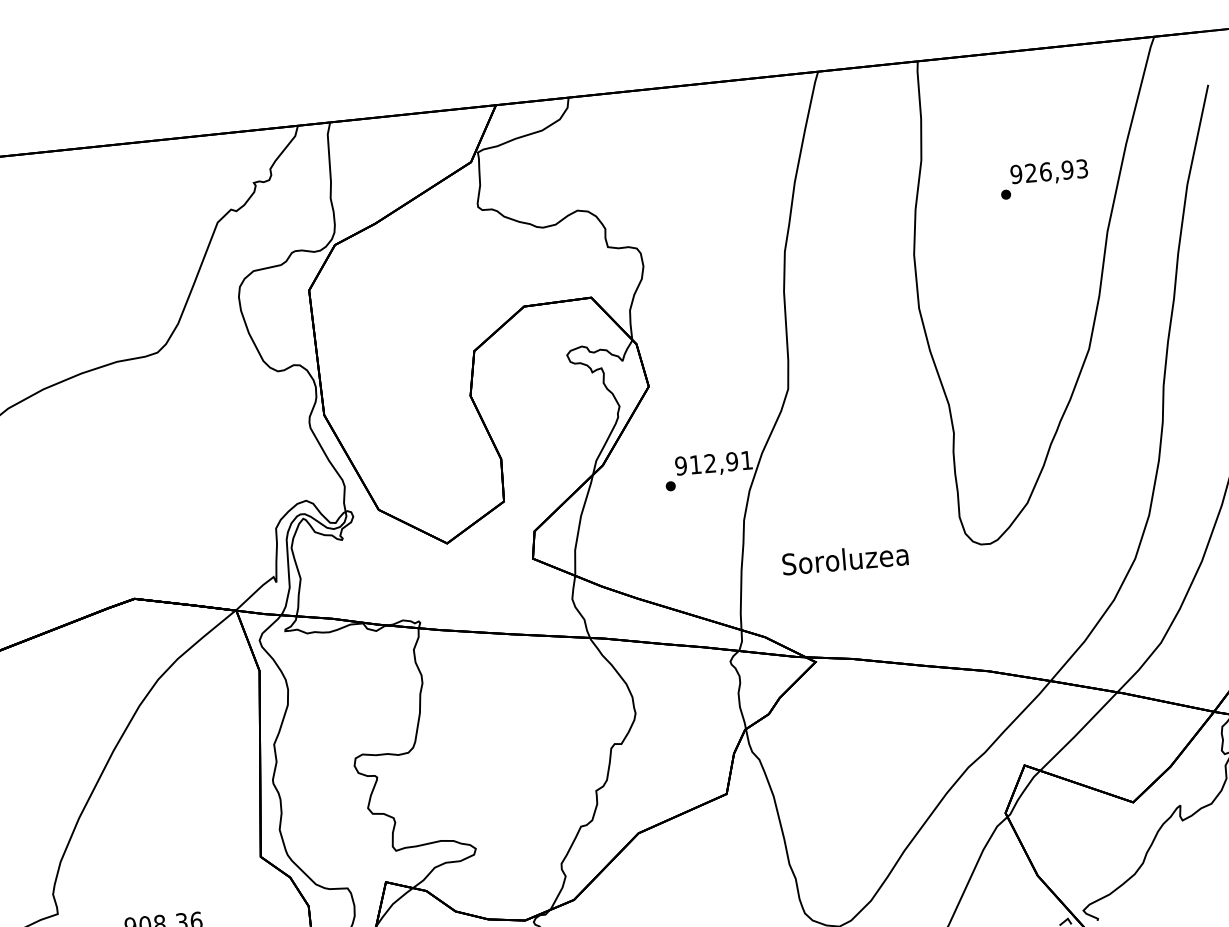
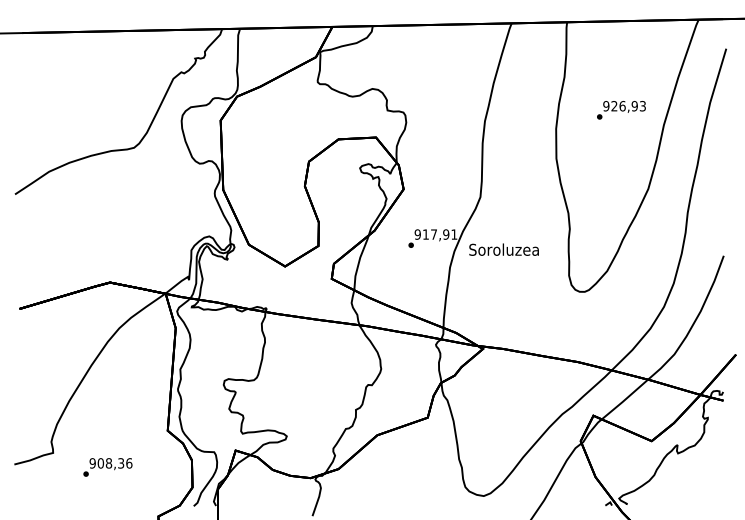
text: (1044, 179) -> (621, 110), moved
text: (709, 463) -> (433, 234), 912,91 -> 917,91
text: (844, 559) -> (503, 249), moved

